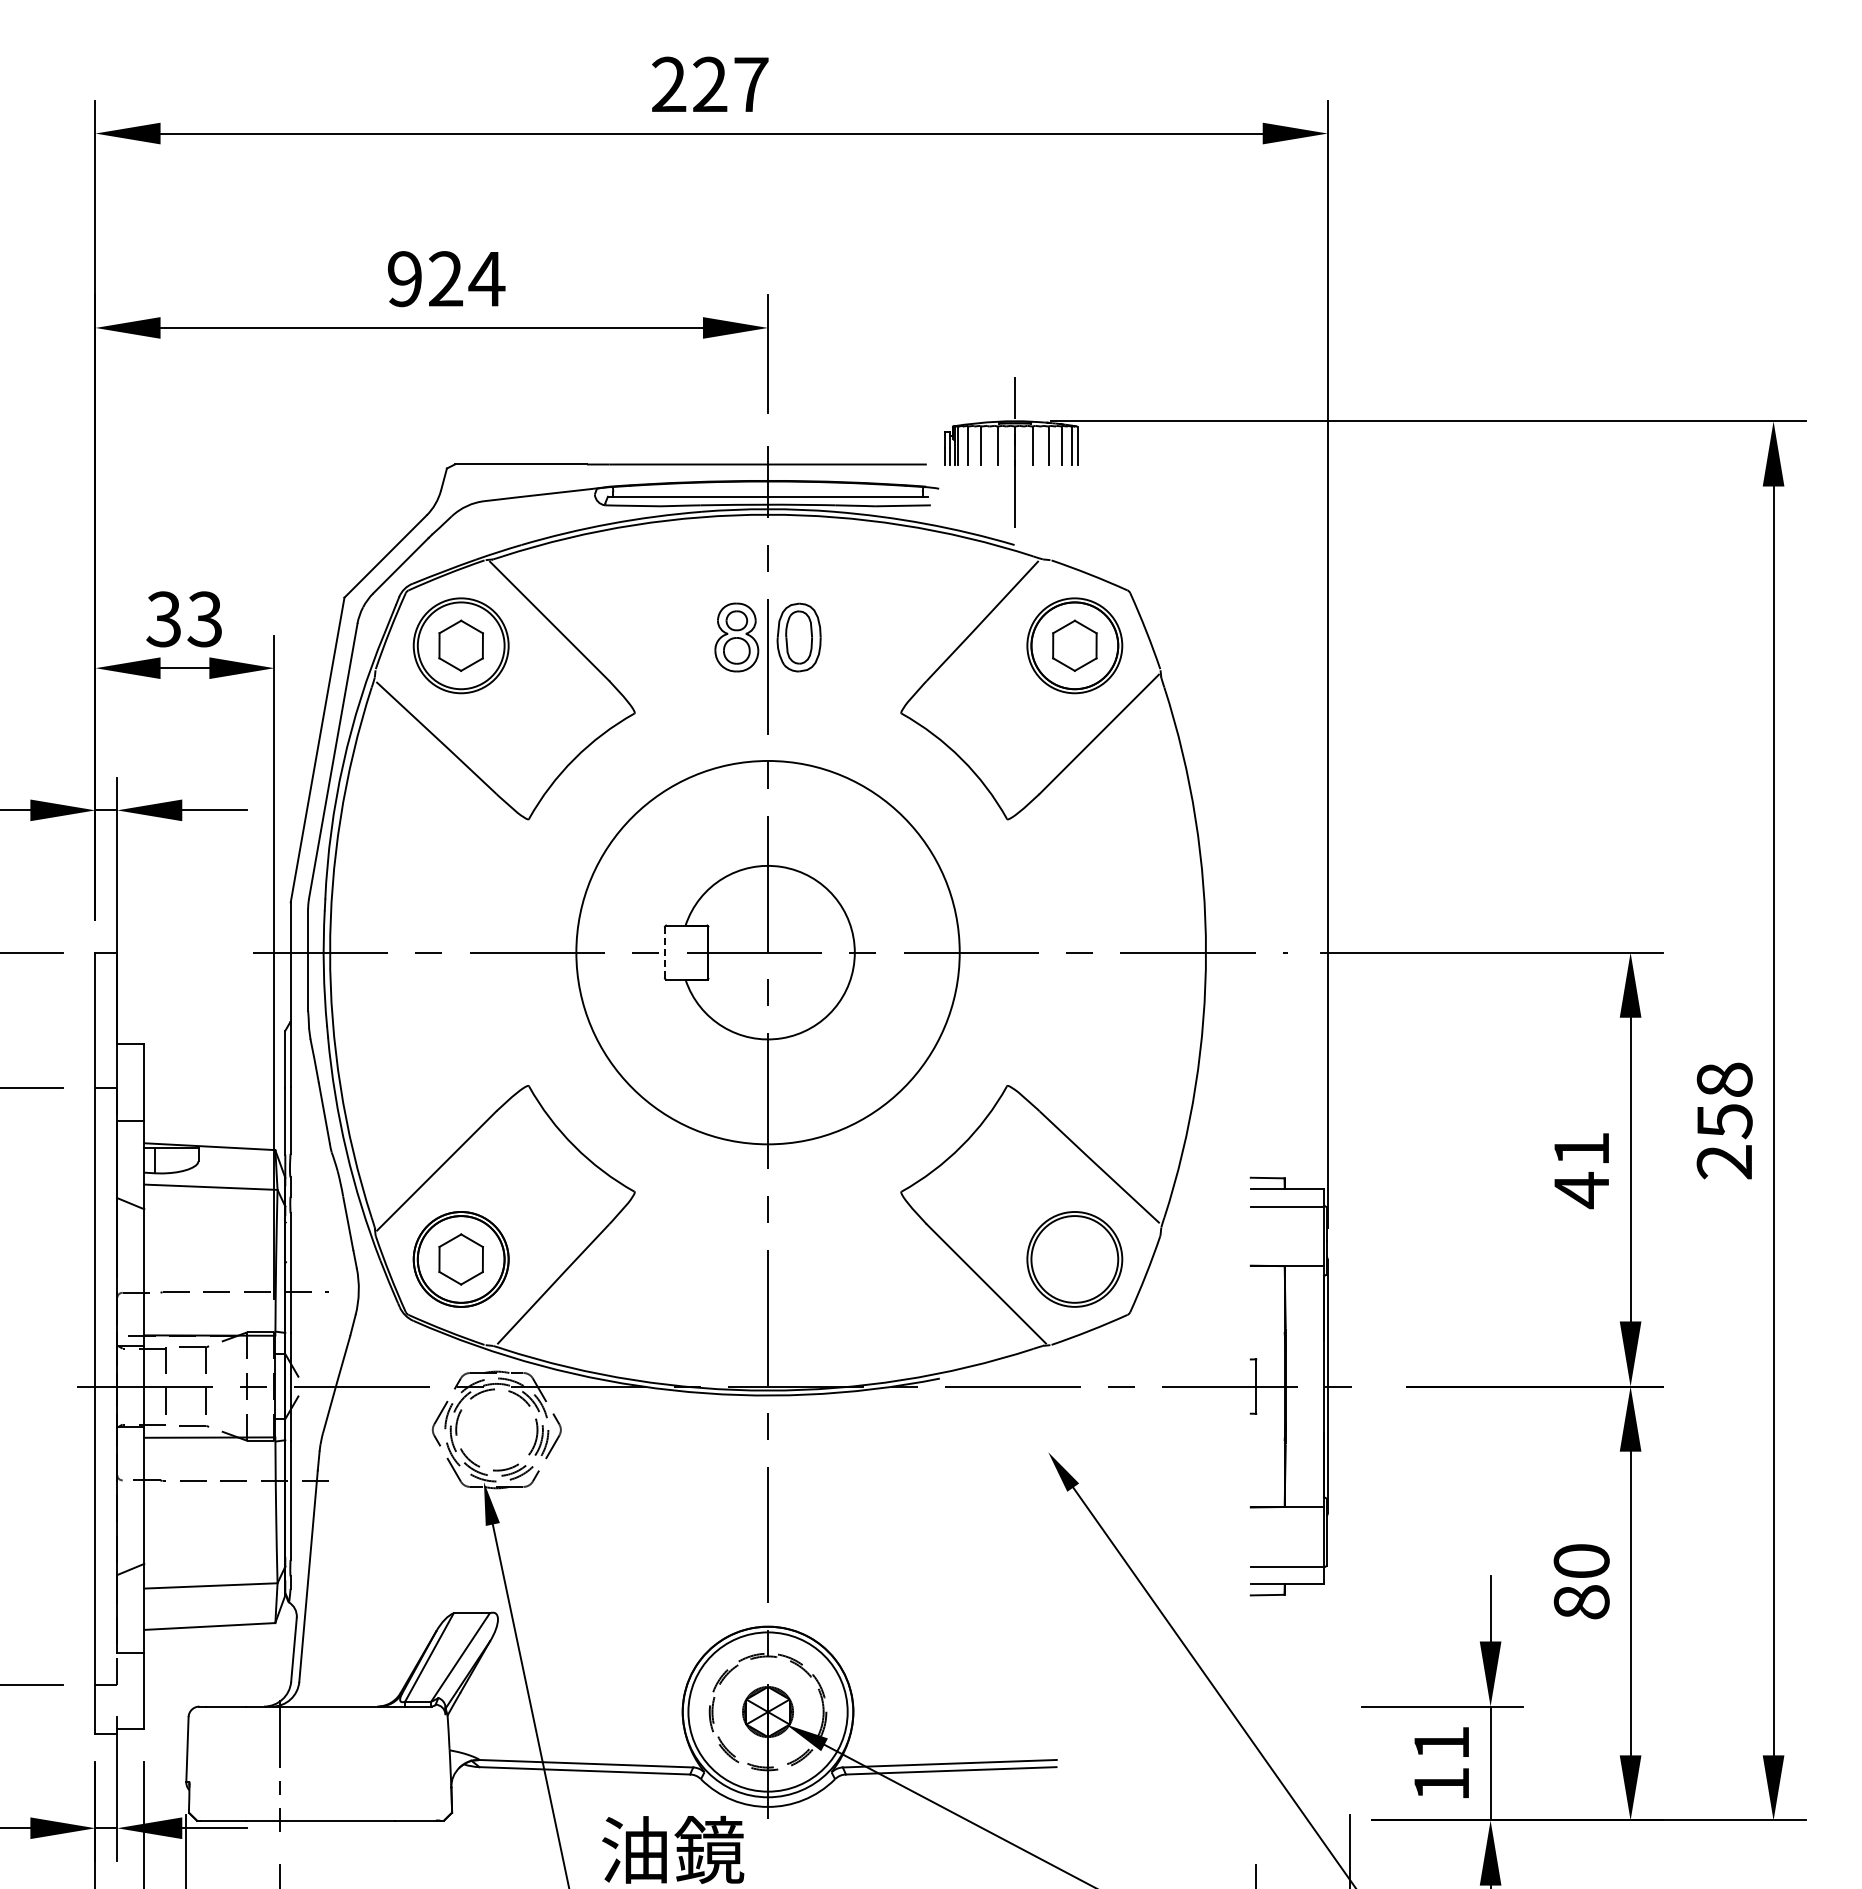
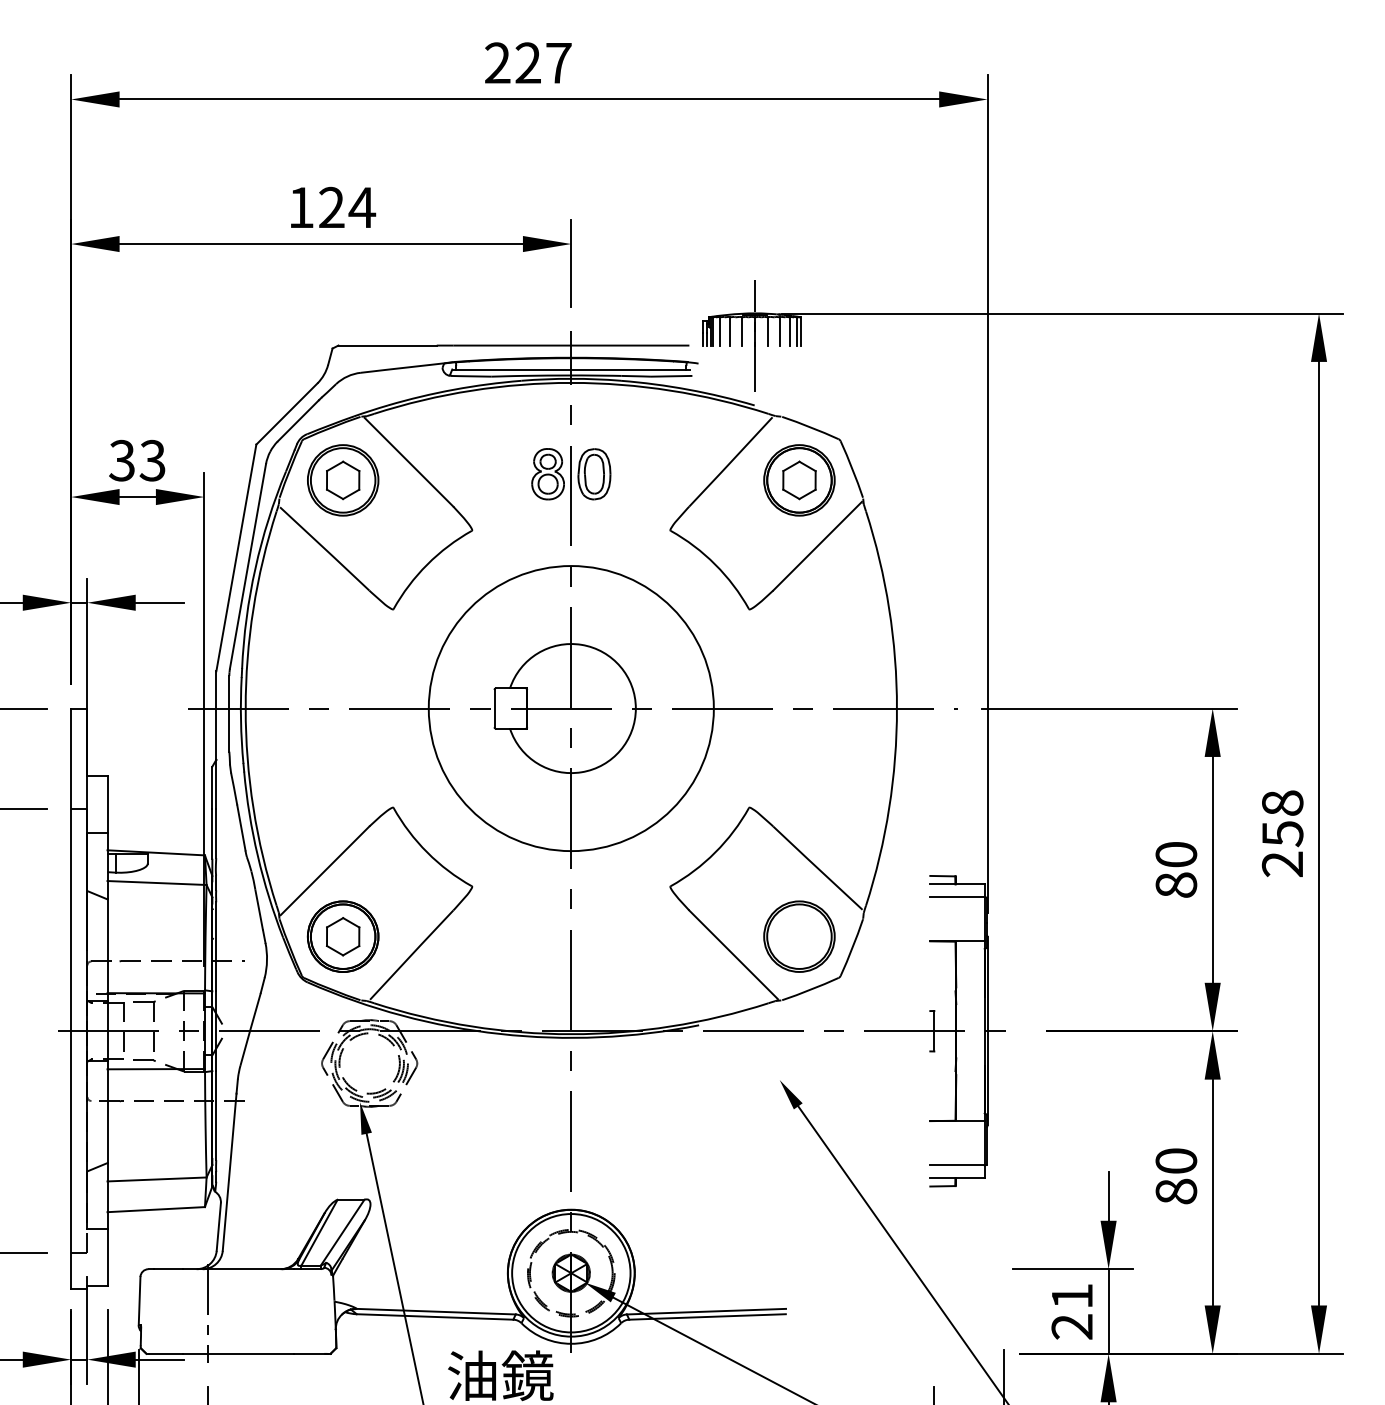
text: (404, 279) -> (300, 208), 924 -> 124
line: (665, 953) -> (495, 709), dashed -> solid
text: (1581, 1170) -> (1176, 870), 41 -> 80
text: (1440, 1784) -> (1071, 1327), 11 -> 21

